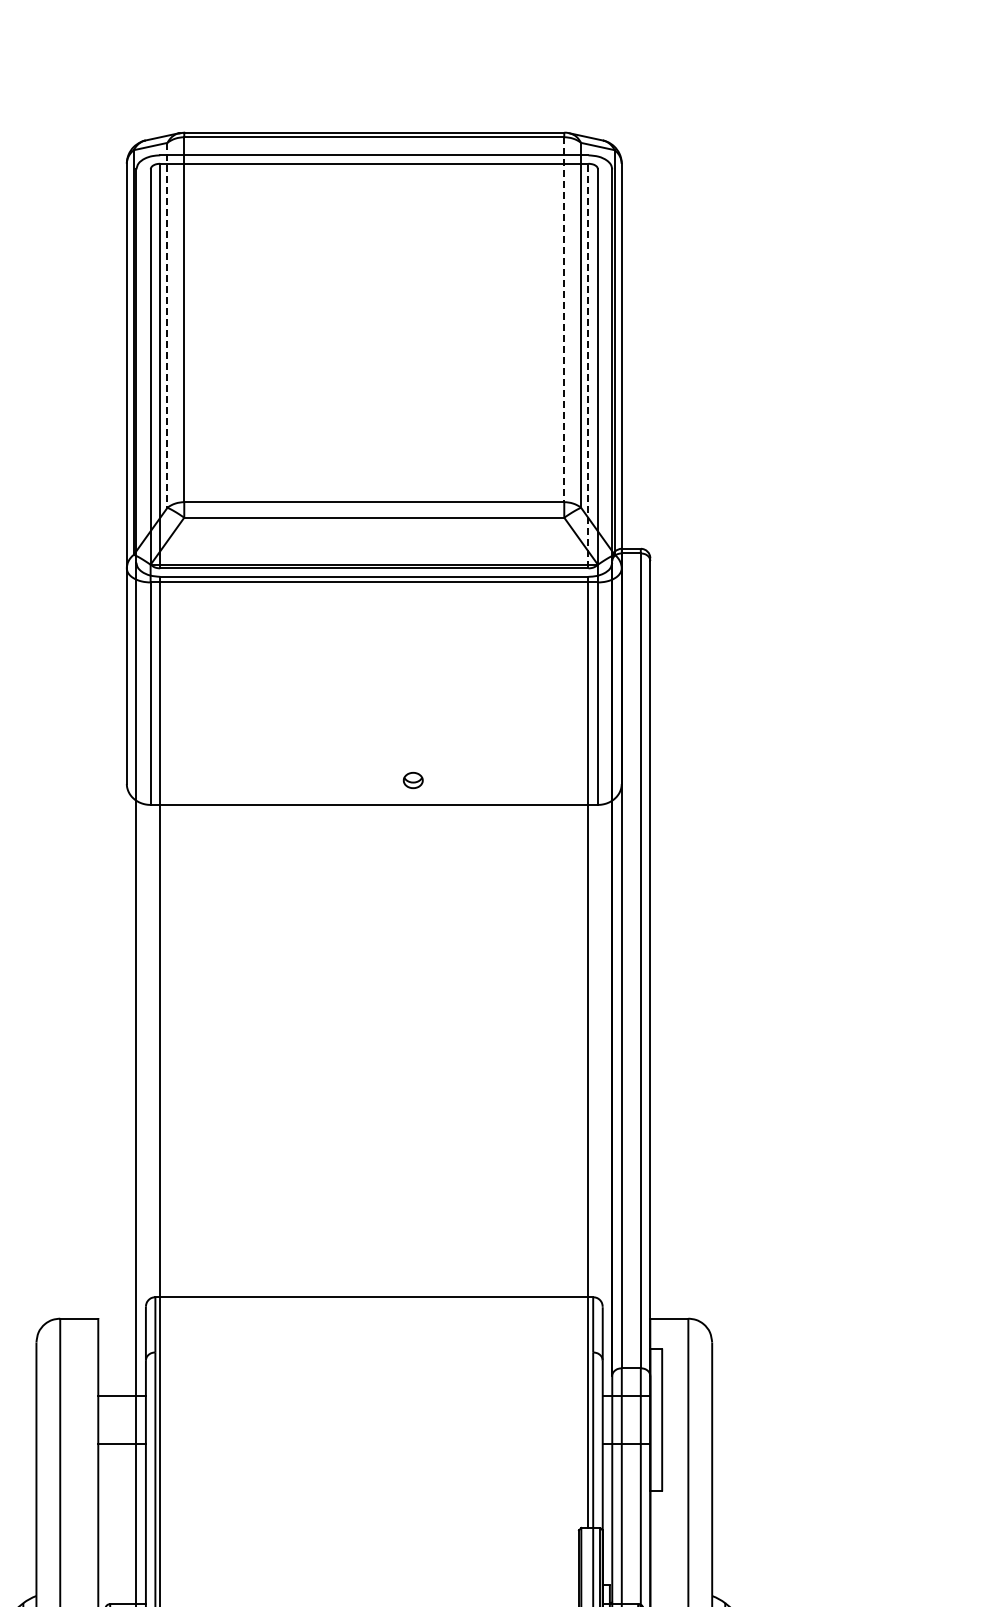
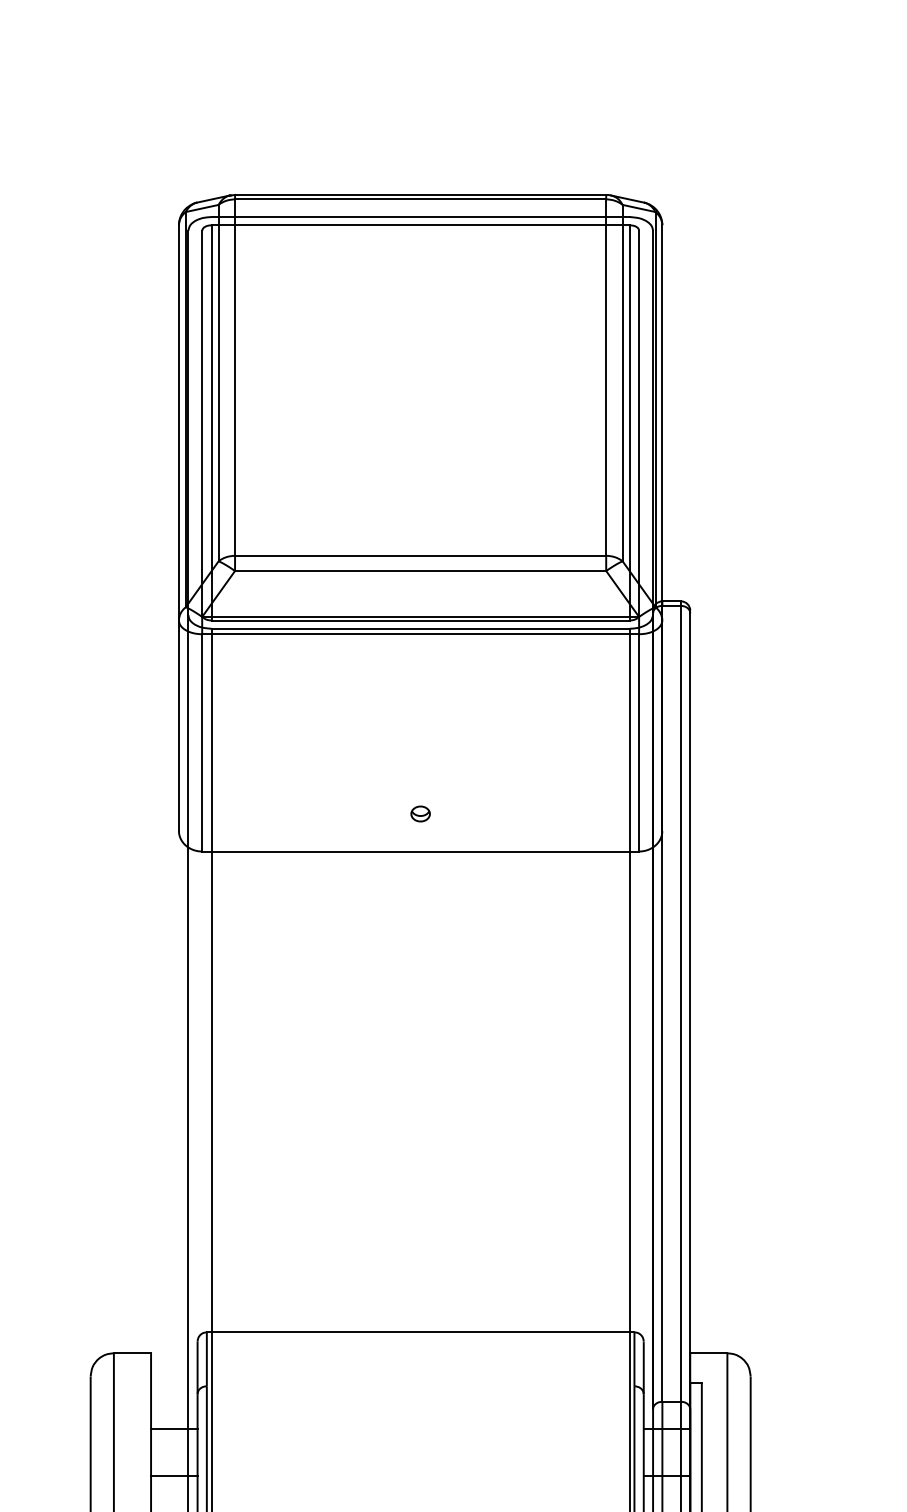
line: (564, 320) -> (606, 378), dashed -> solid
line: (167, 325) -> (218, 383), dashed -> solid
line: (588, 365) -> (629, 422), dashed -> solid
part: (412, 780) -> (419, 813), moved

